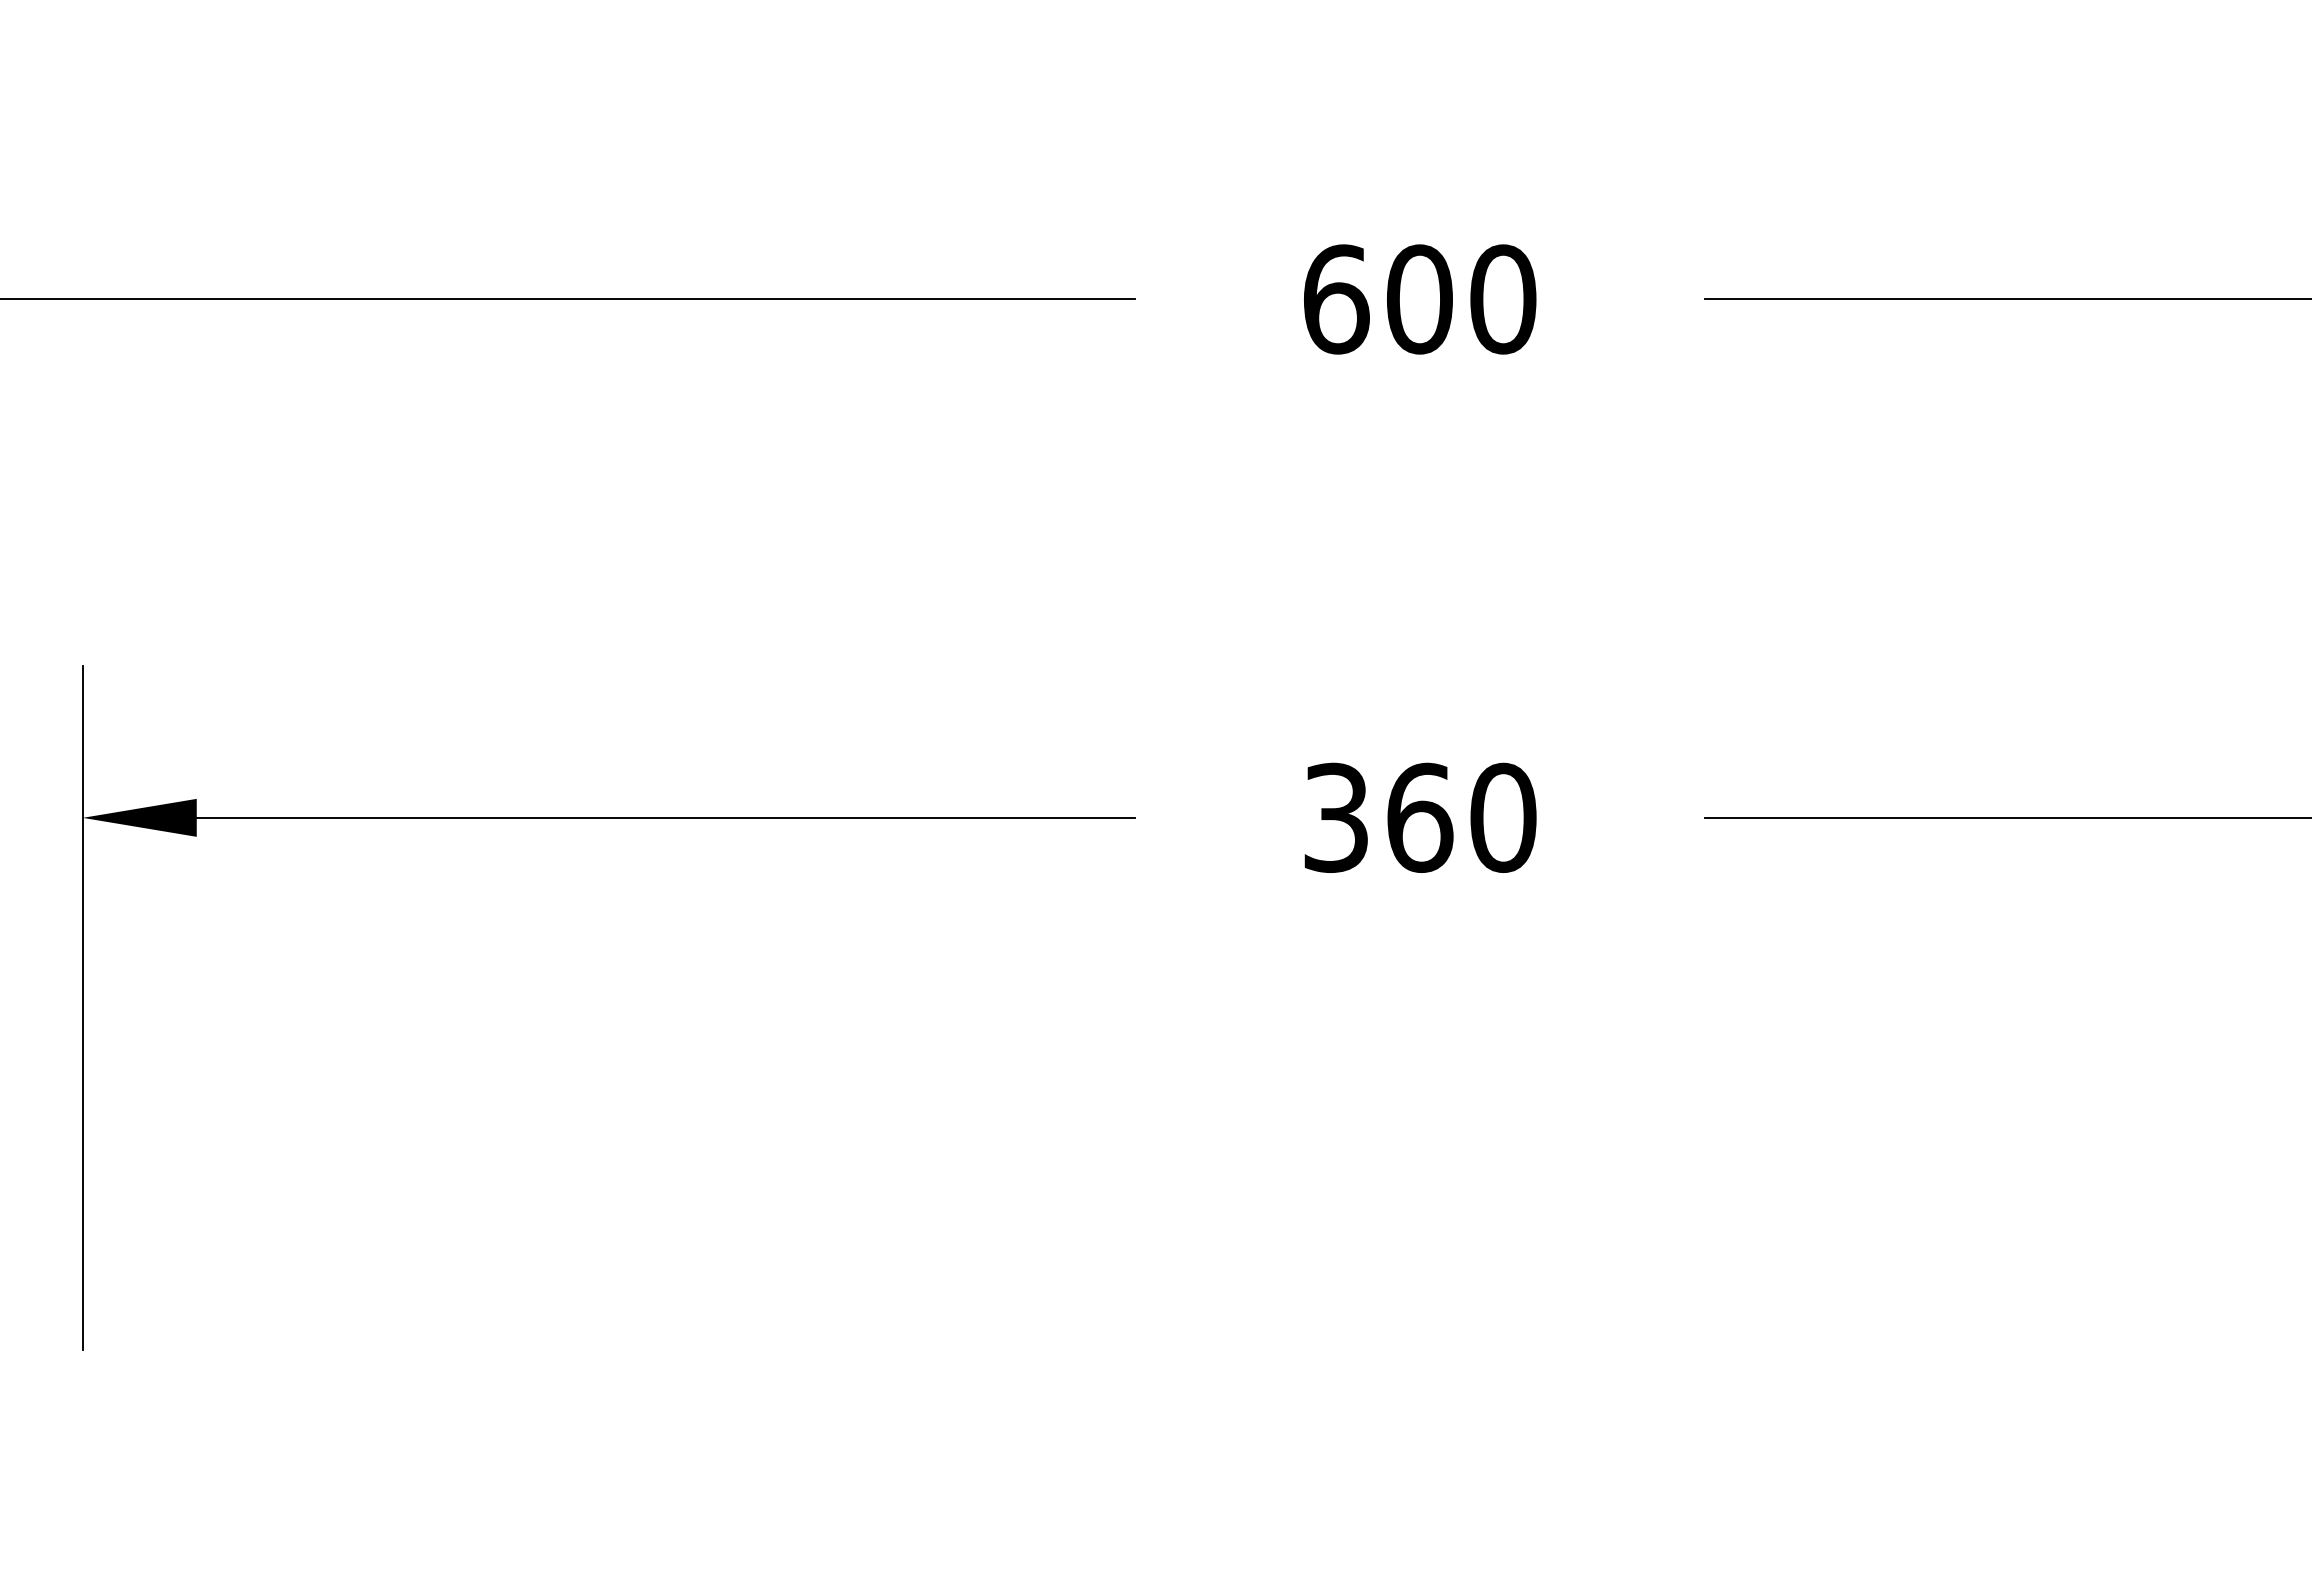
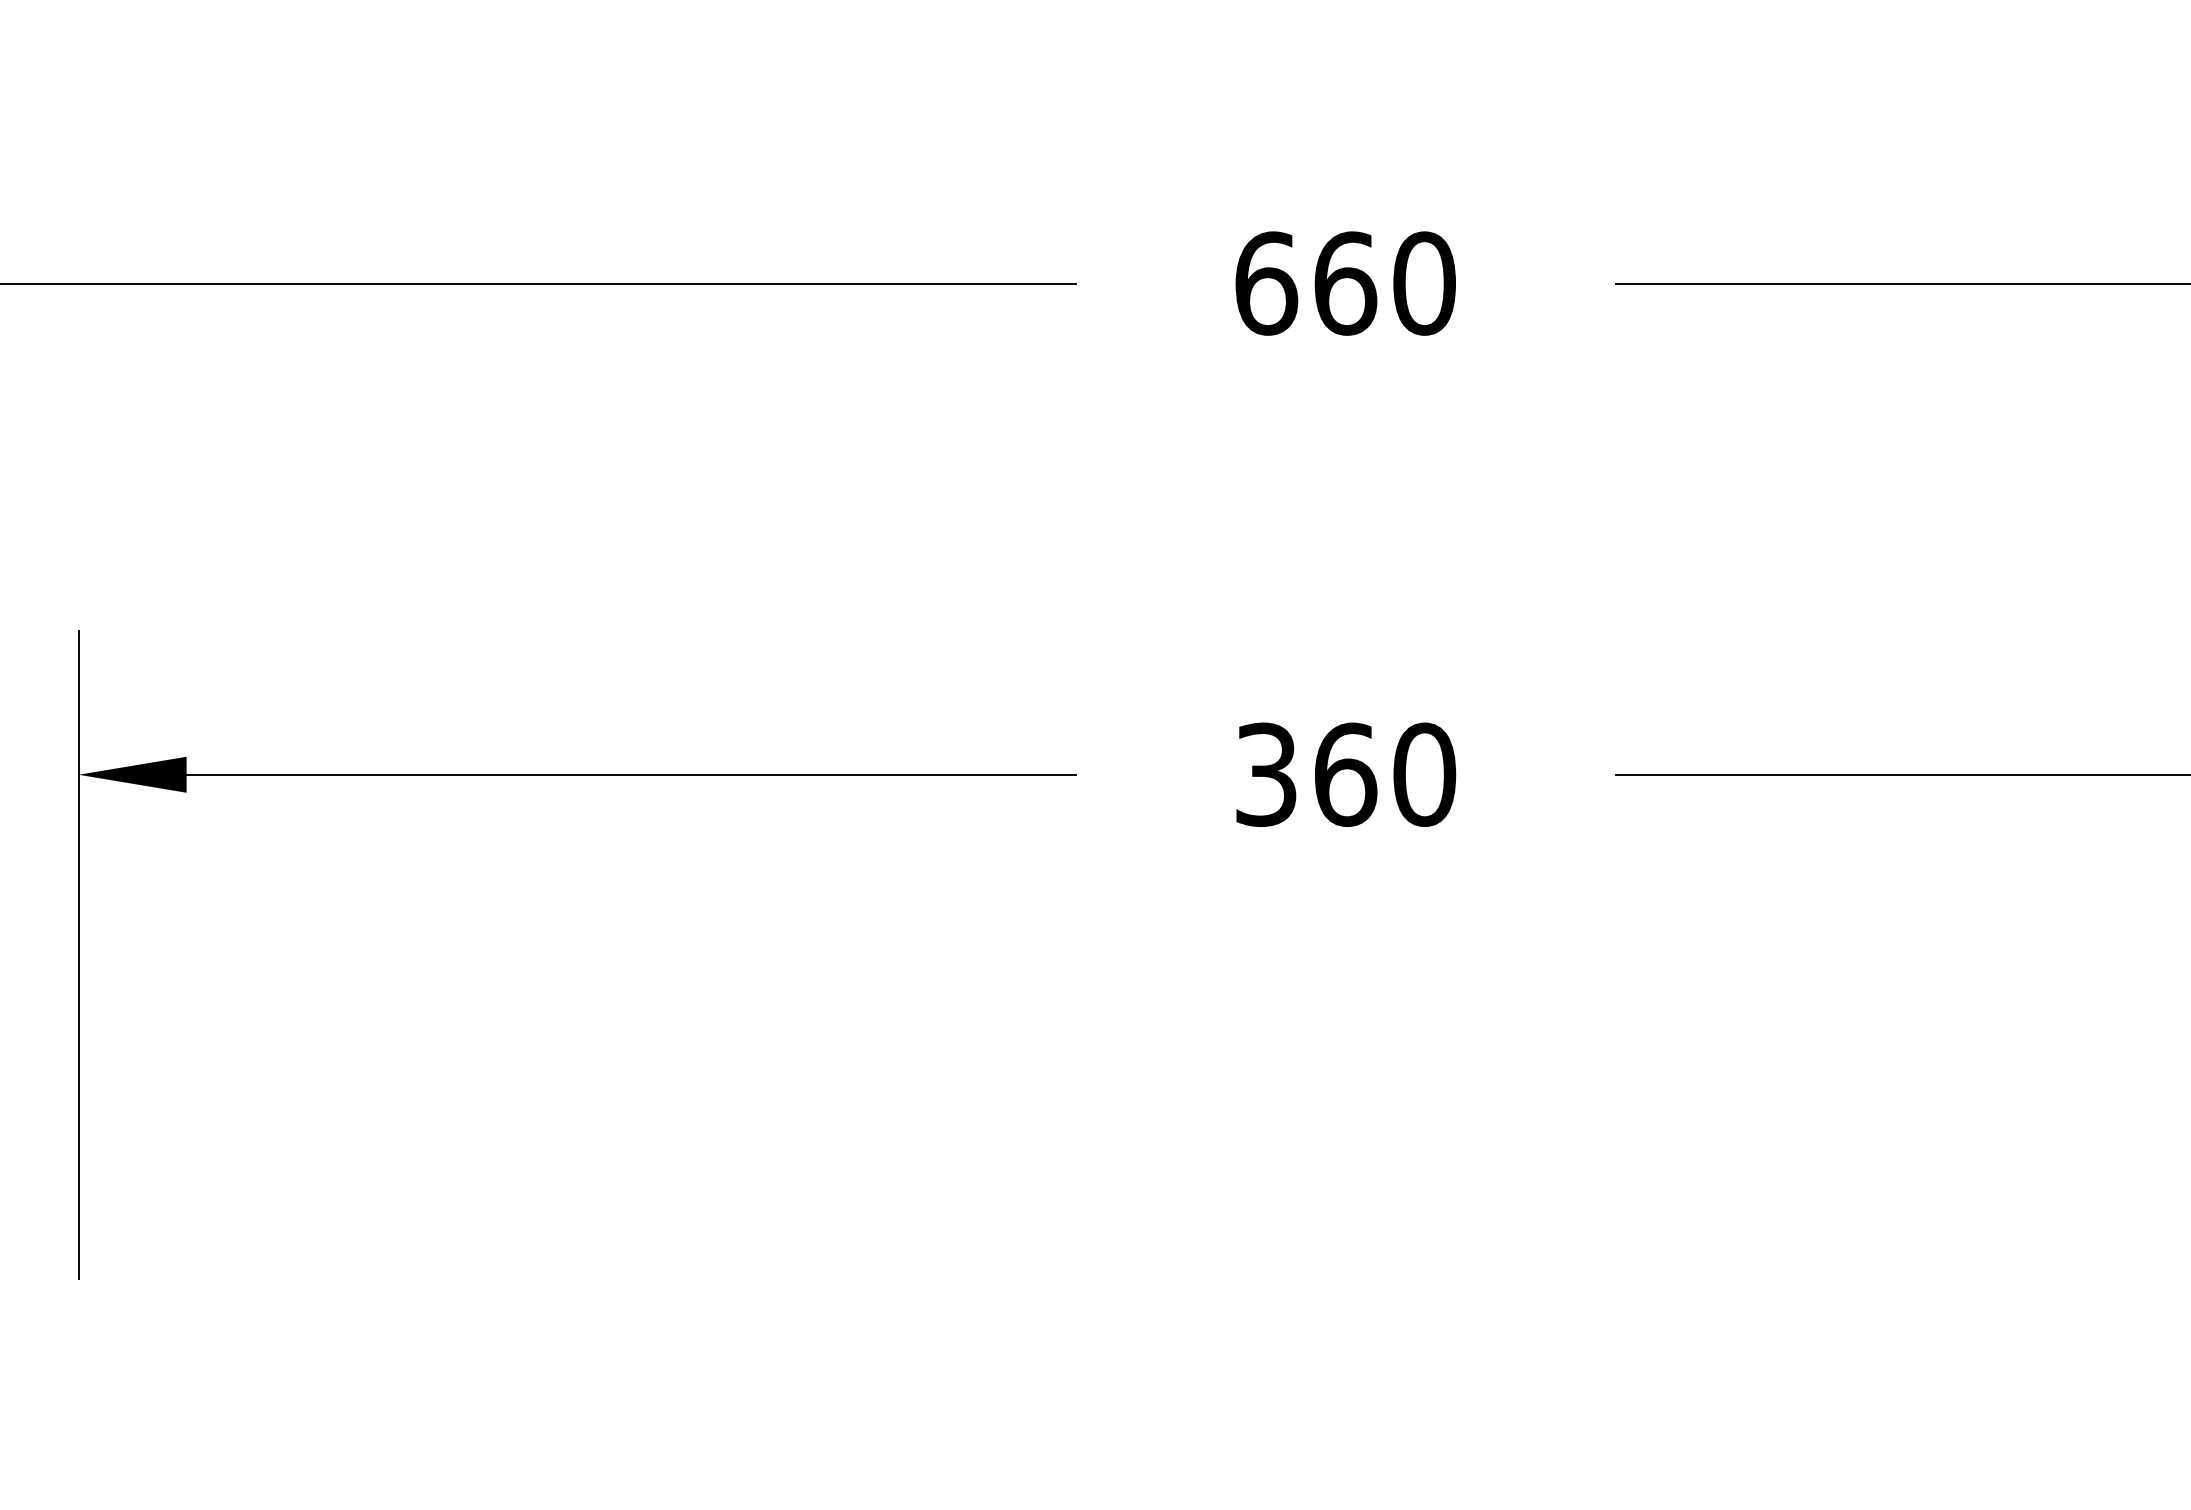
text: (1419, 299) -> (1345, 283), 600 -> 660

